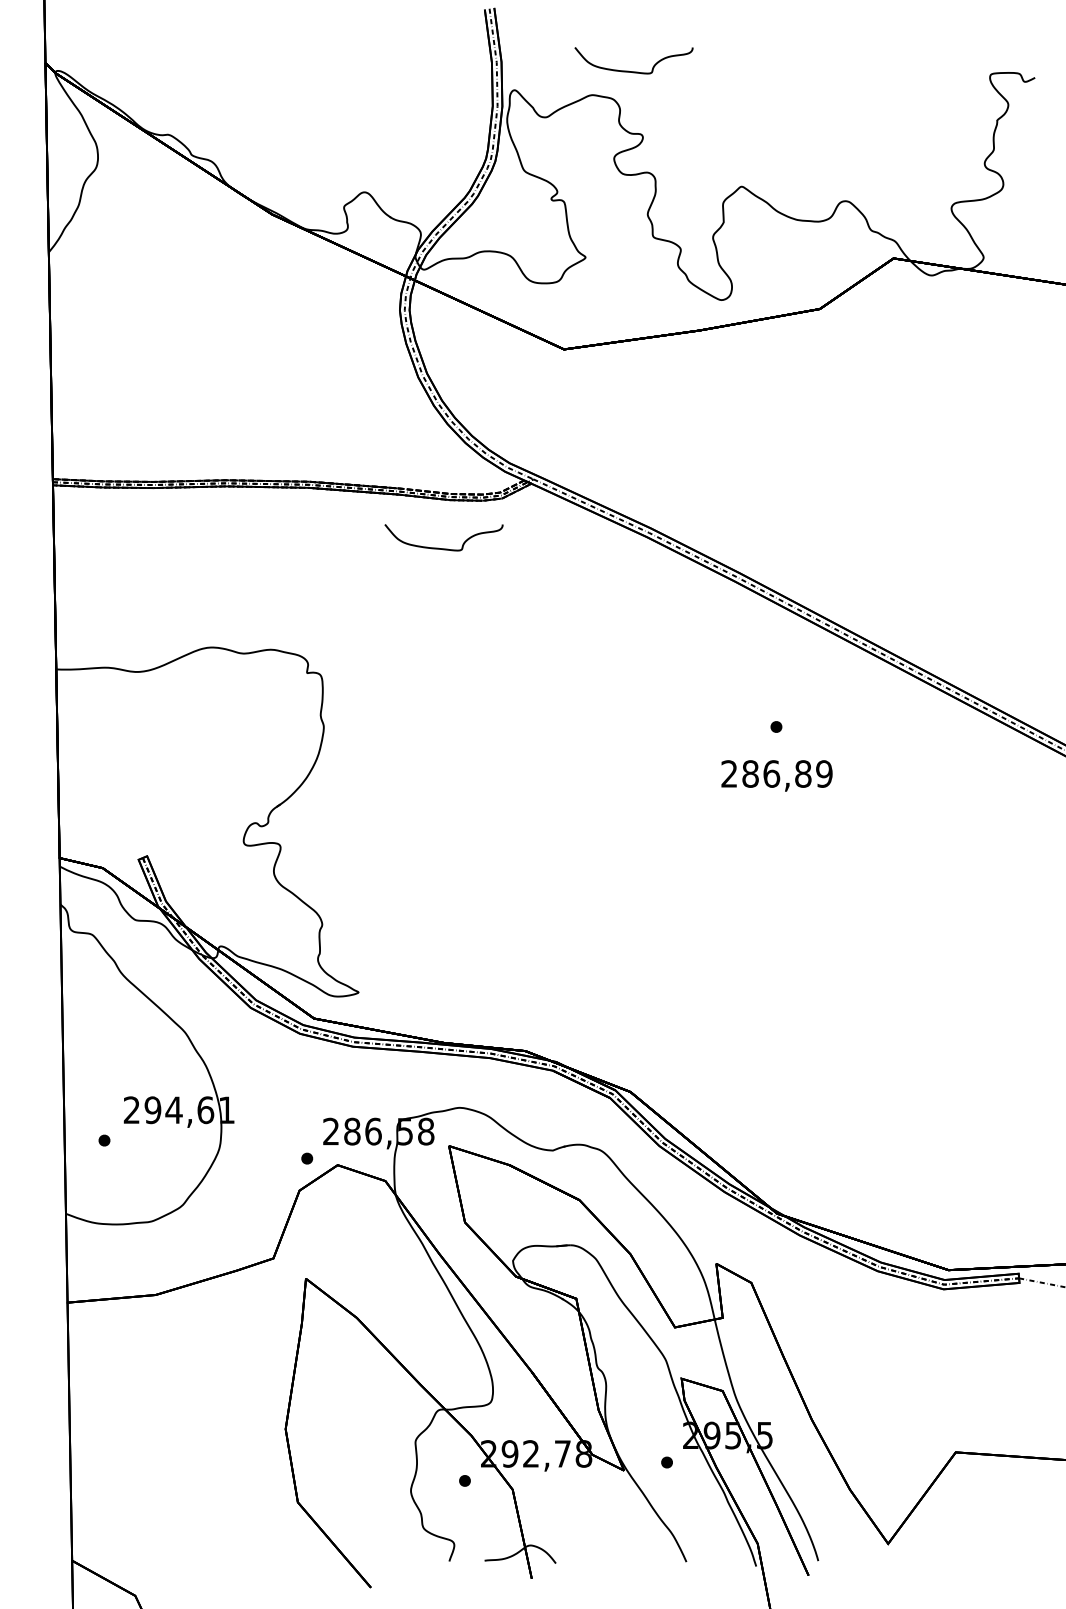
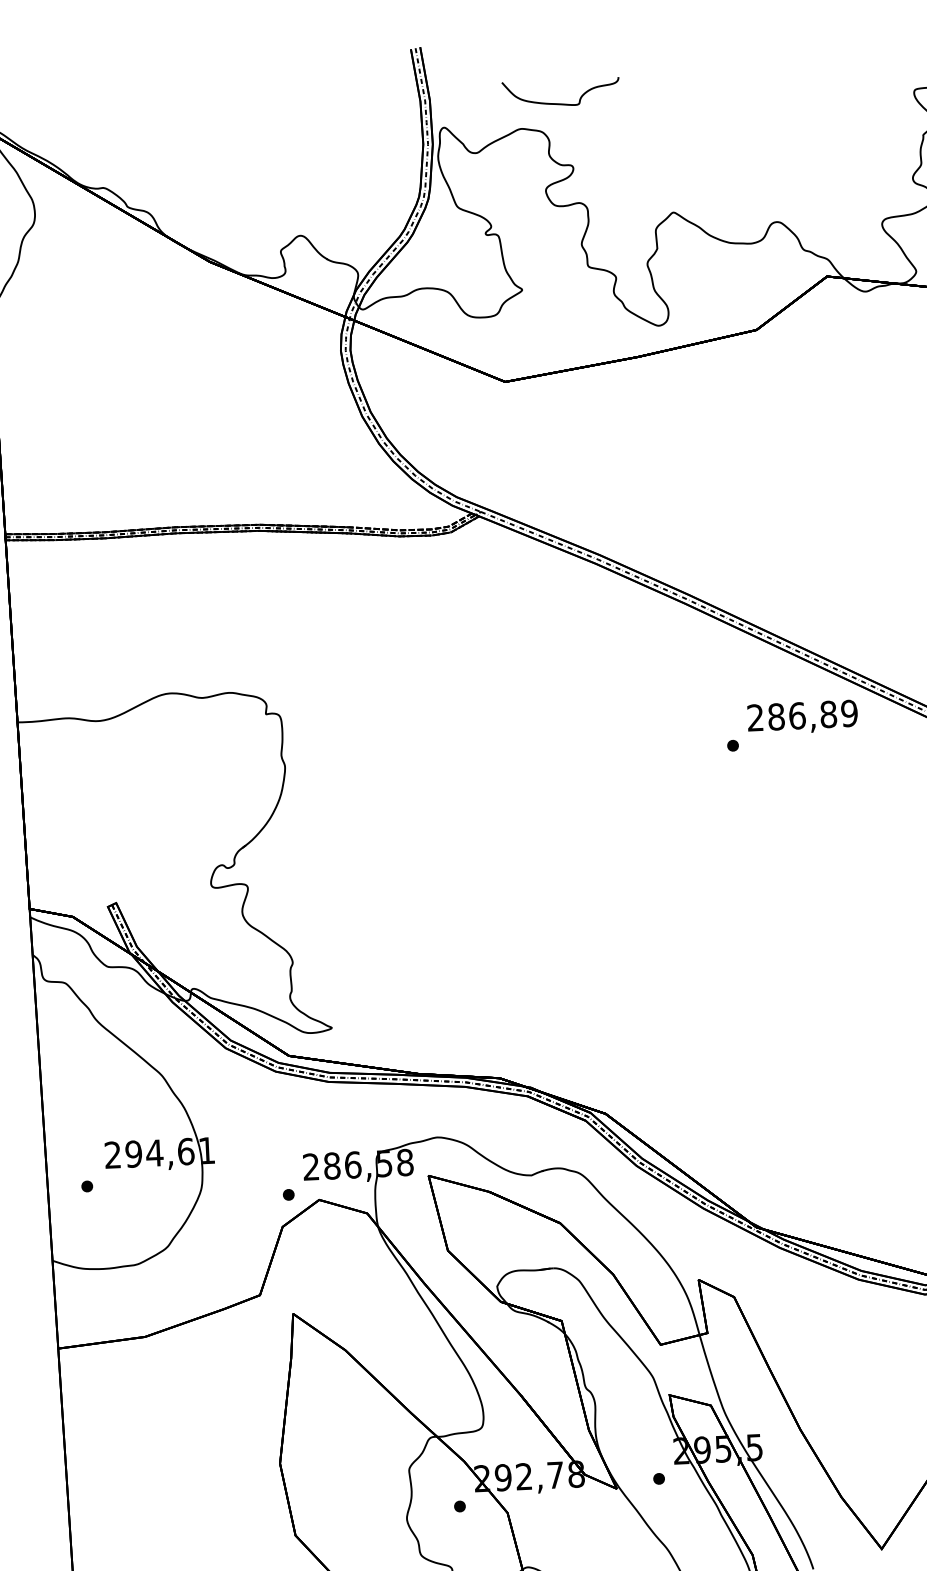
curve: (443, 548) -> (395, 584), removed
text: (776, 775) -> (802, 717), moved

